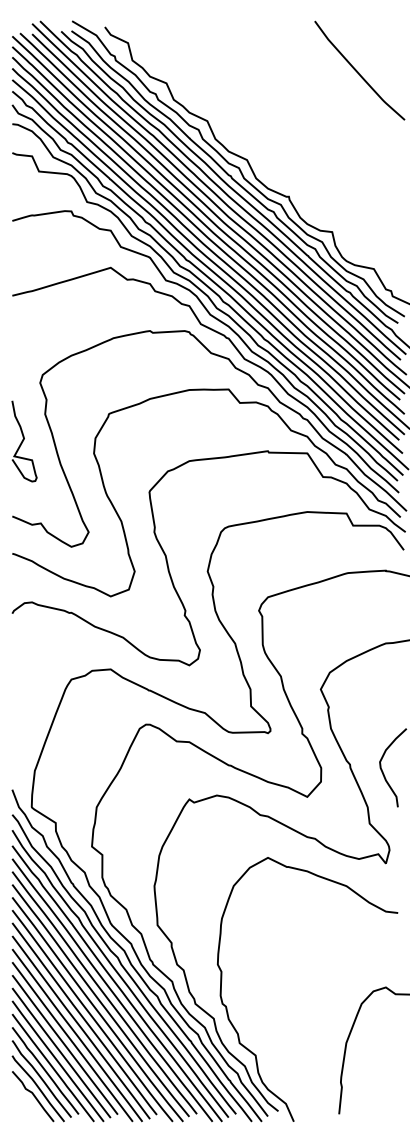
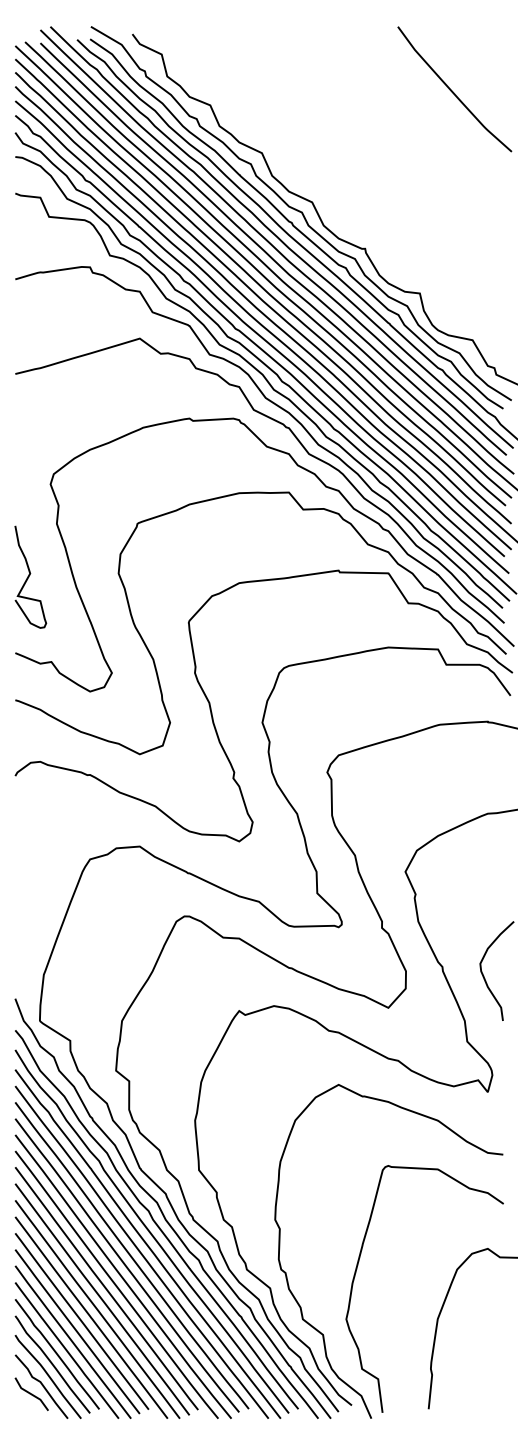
curve: (24, 440) -> (30, 575), moved
curve: (282, 1006) -> (356, 1273), added
line: (25, 1101) -> (31, 1393), added

